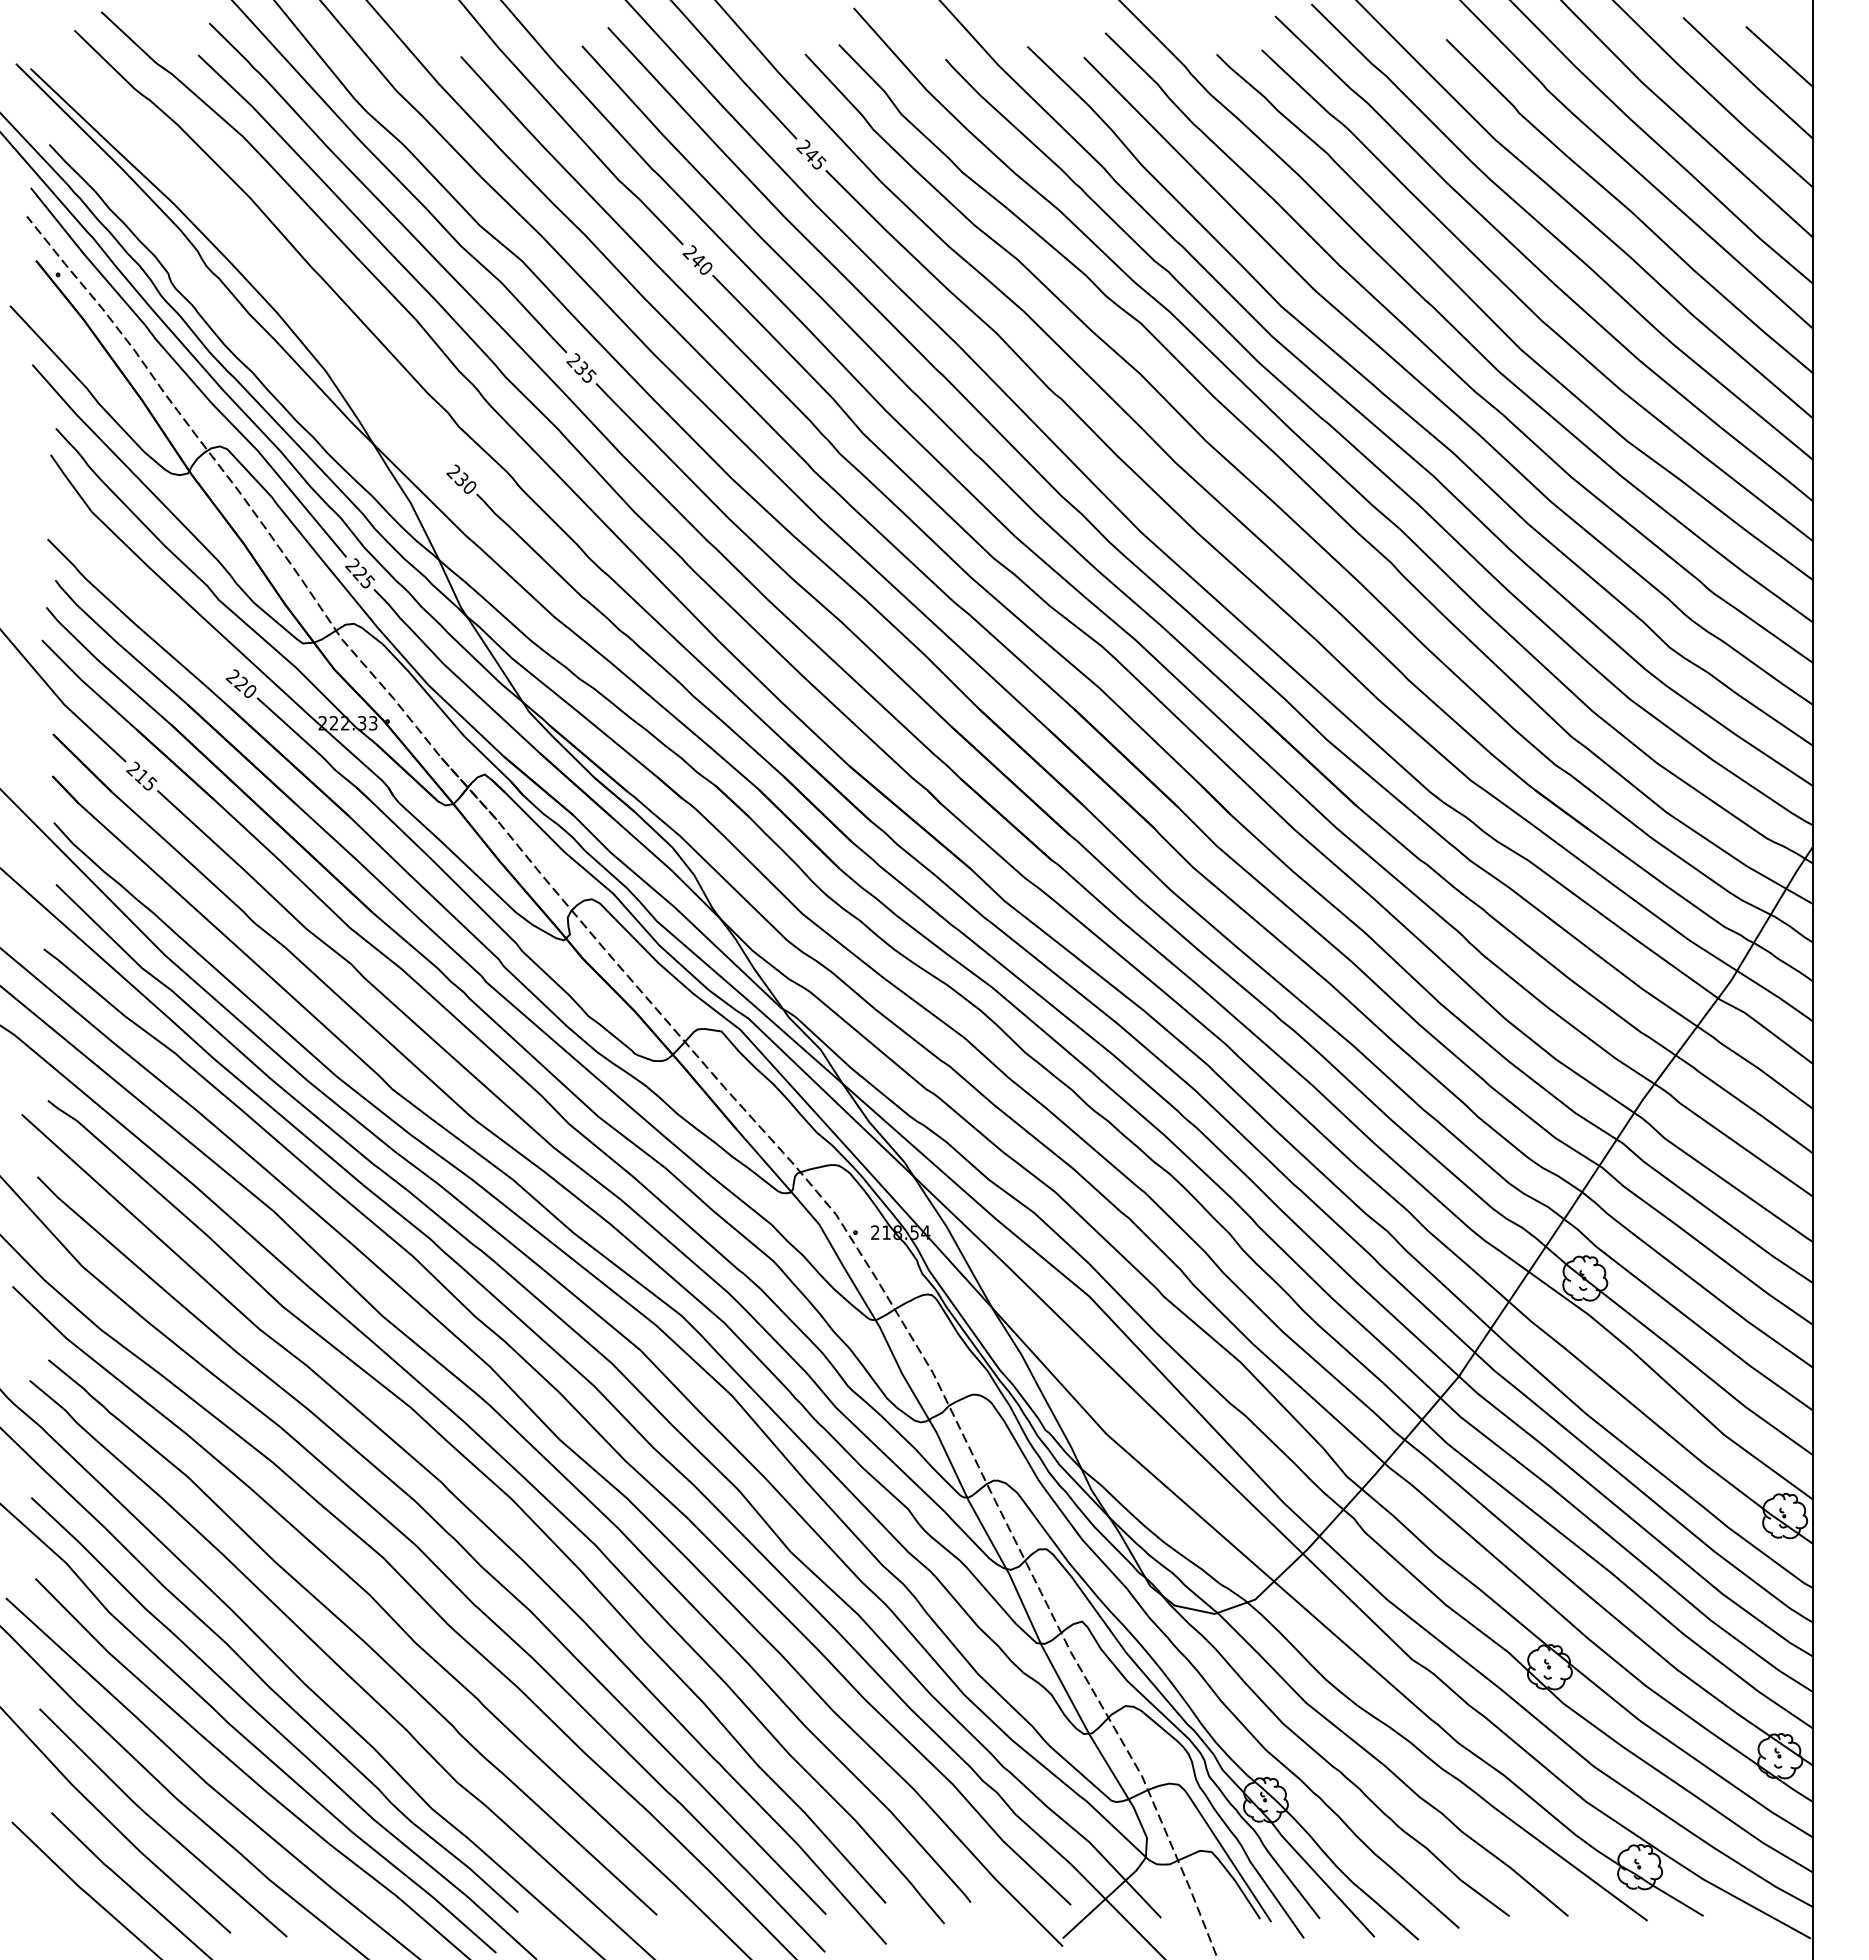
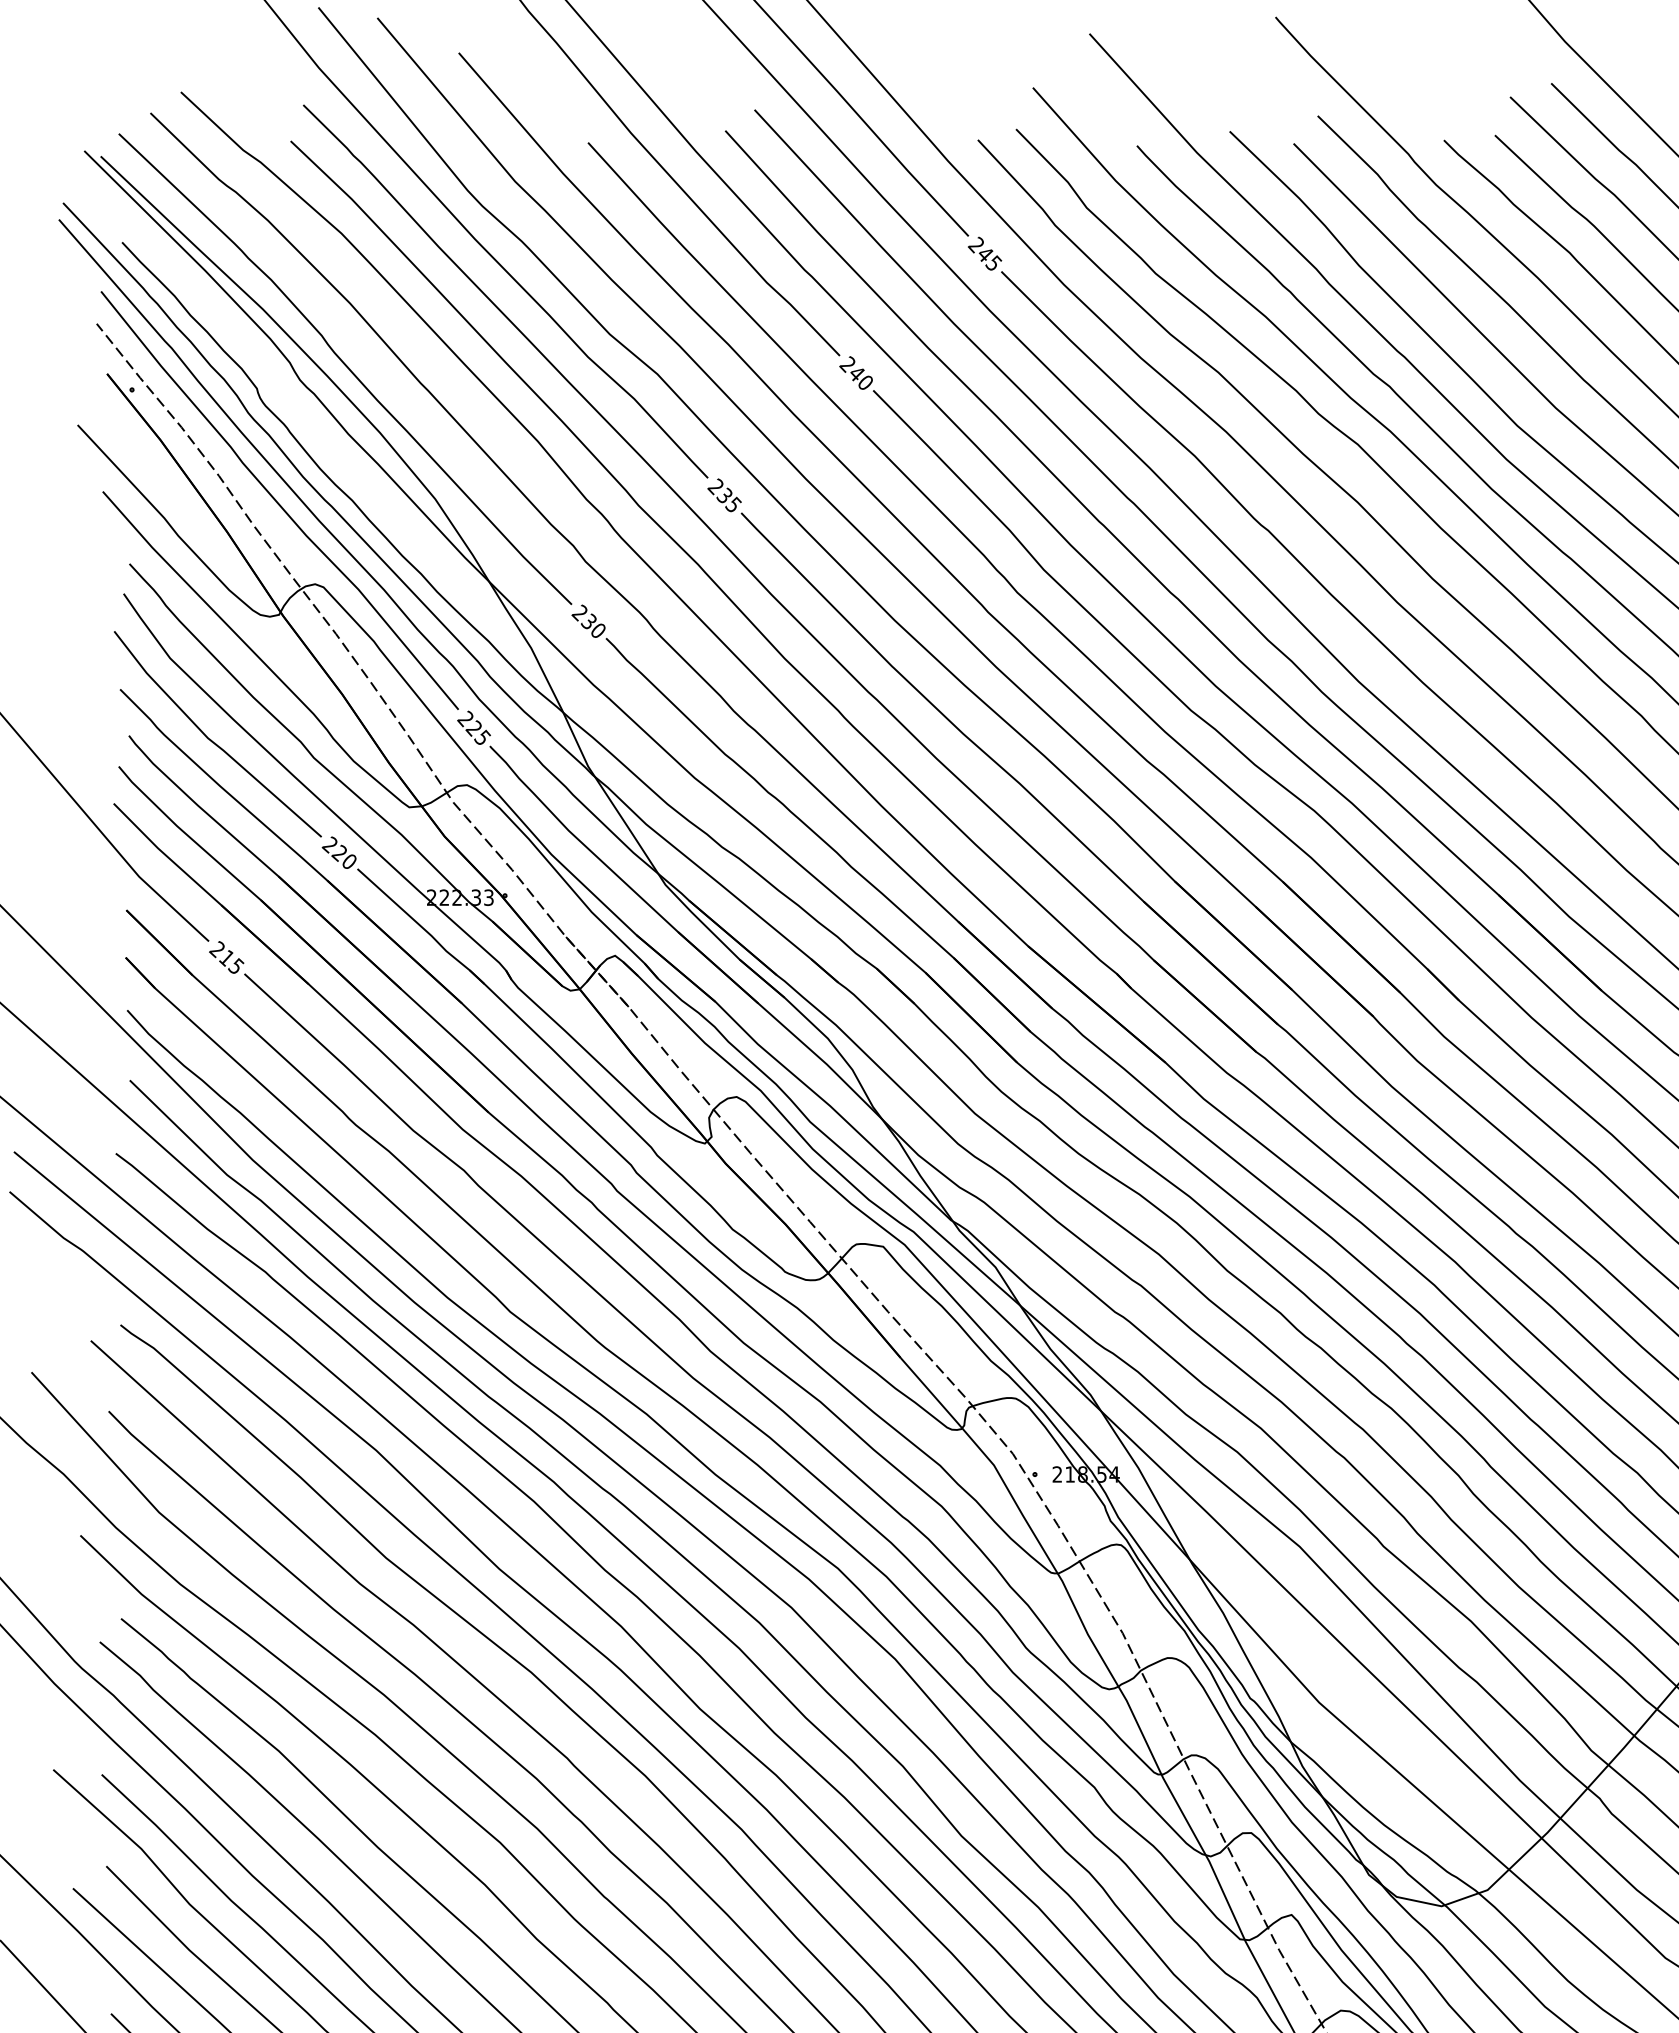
curve: (247, 255) -> (346, 367), added
line: (128, 583) -> (211, 739), added

